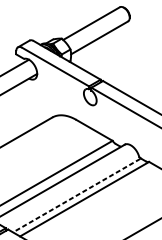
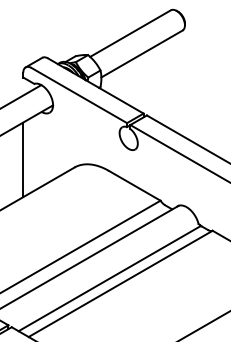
line: (16, 111) -> (23, 159), added
line: (76, 195) -> (109, 278), dashed -> solid

